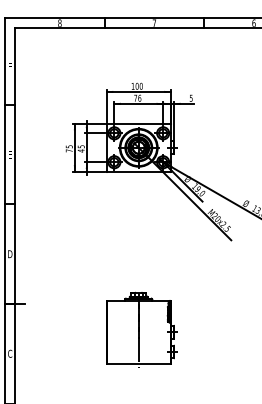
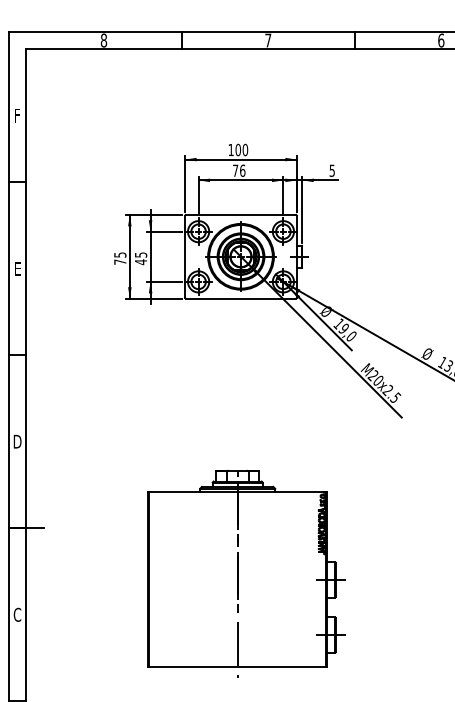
part: (141, 329) -> (245, 572), size x1.6

